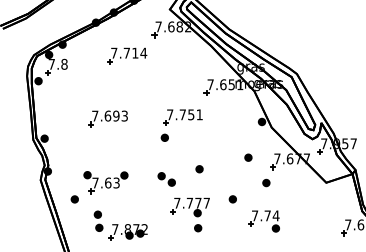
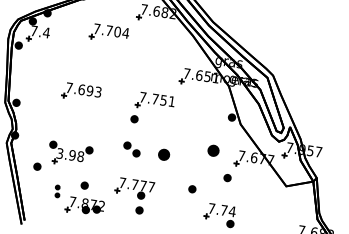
text: (135, 52) -> (117, 31), 7.714 -> 7.704
text: (64, 63) -> (46, 32), 7.8 -> 7.4
part: (248, 157) -> (213, 150), size x1.6
part: (199, 169) -> (163, 155), size x1.6
part: (166, 179) -> (131, 149), moved
text: (105, 182) -> (69, 154), 7.63 -> 3.98
part: (124, 211) -> (84, 185), added
part: (189, 214) -> (132, 195), moved
part: (98, 220) -> (57, 190), size x0.6

